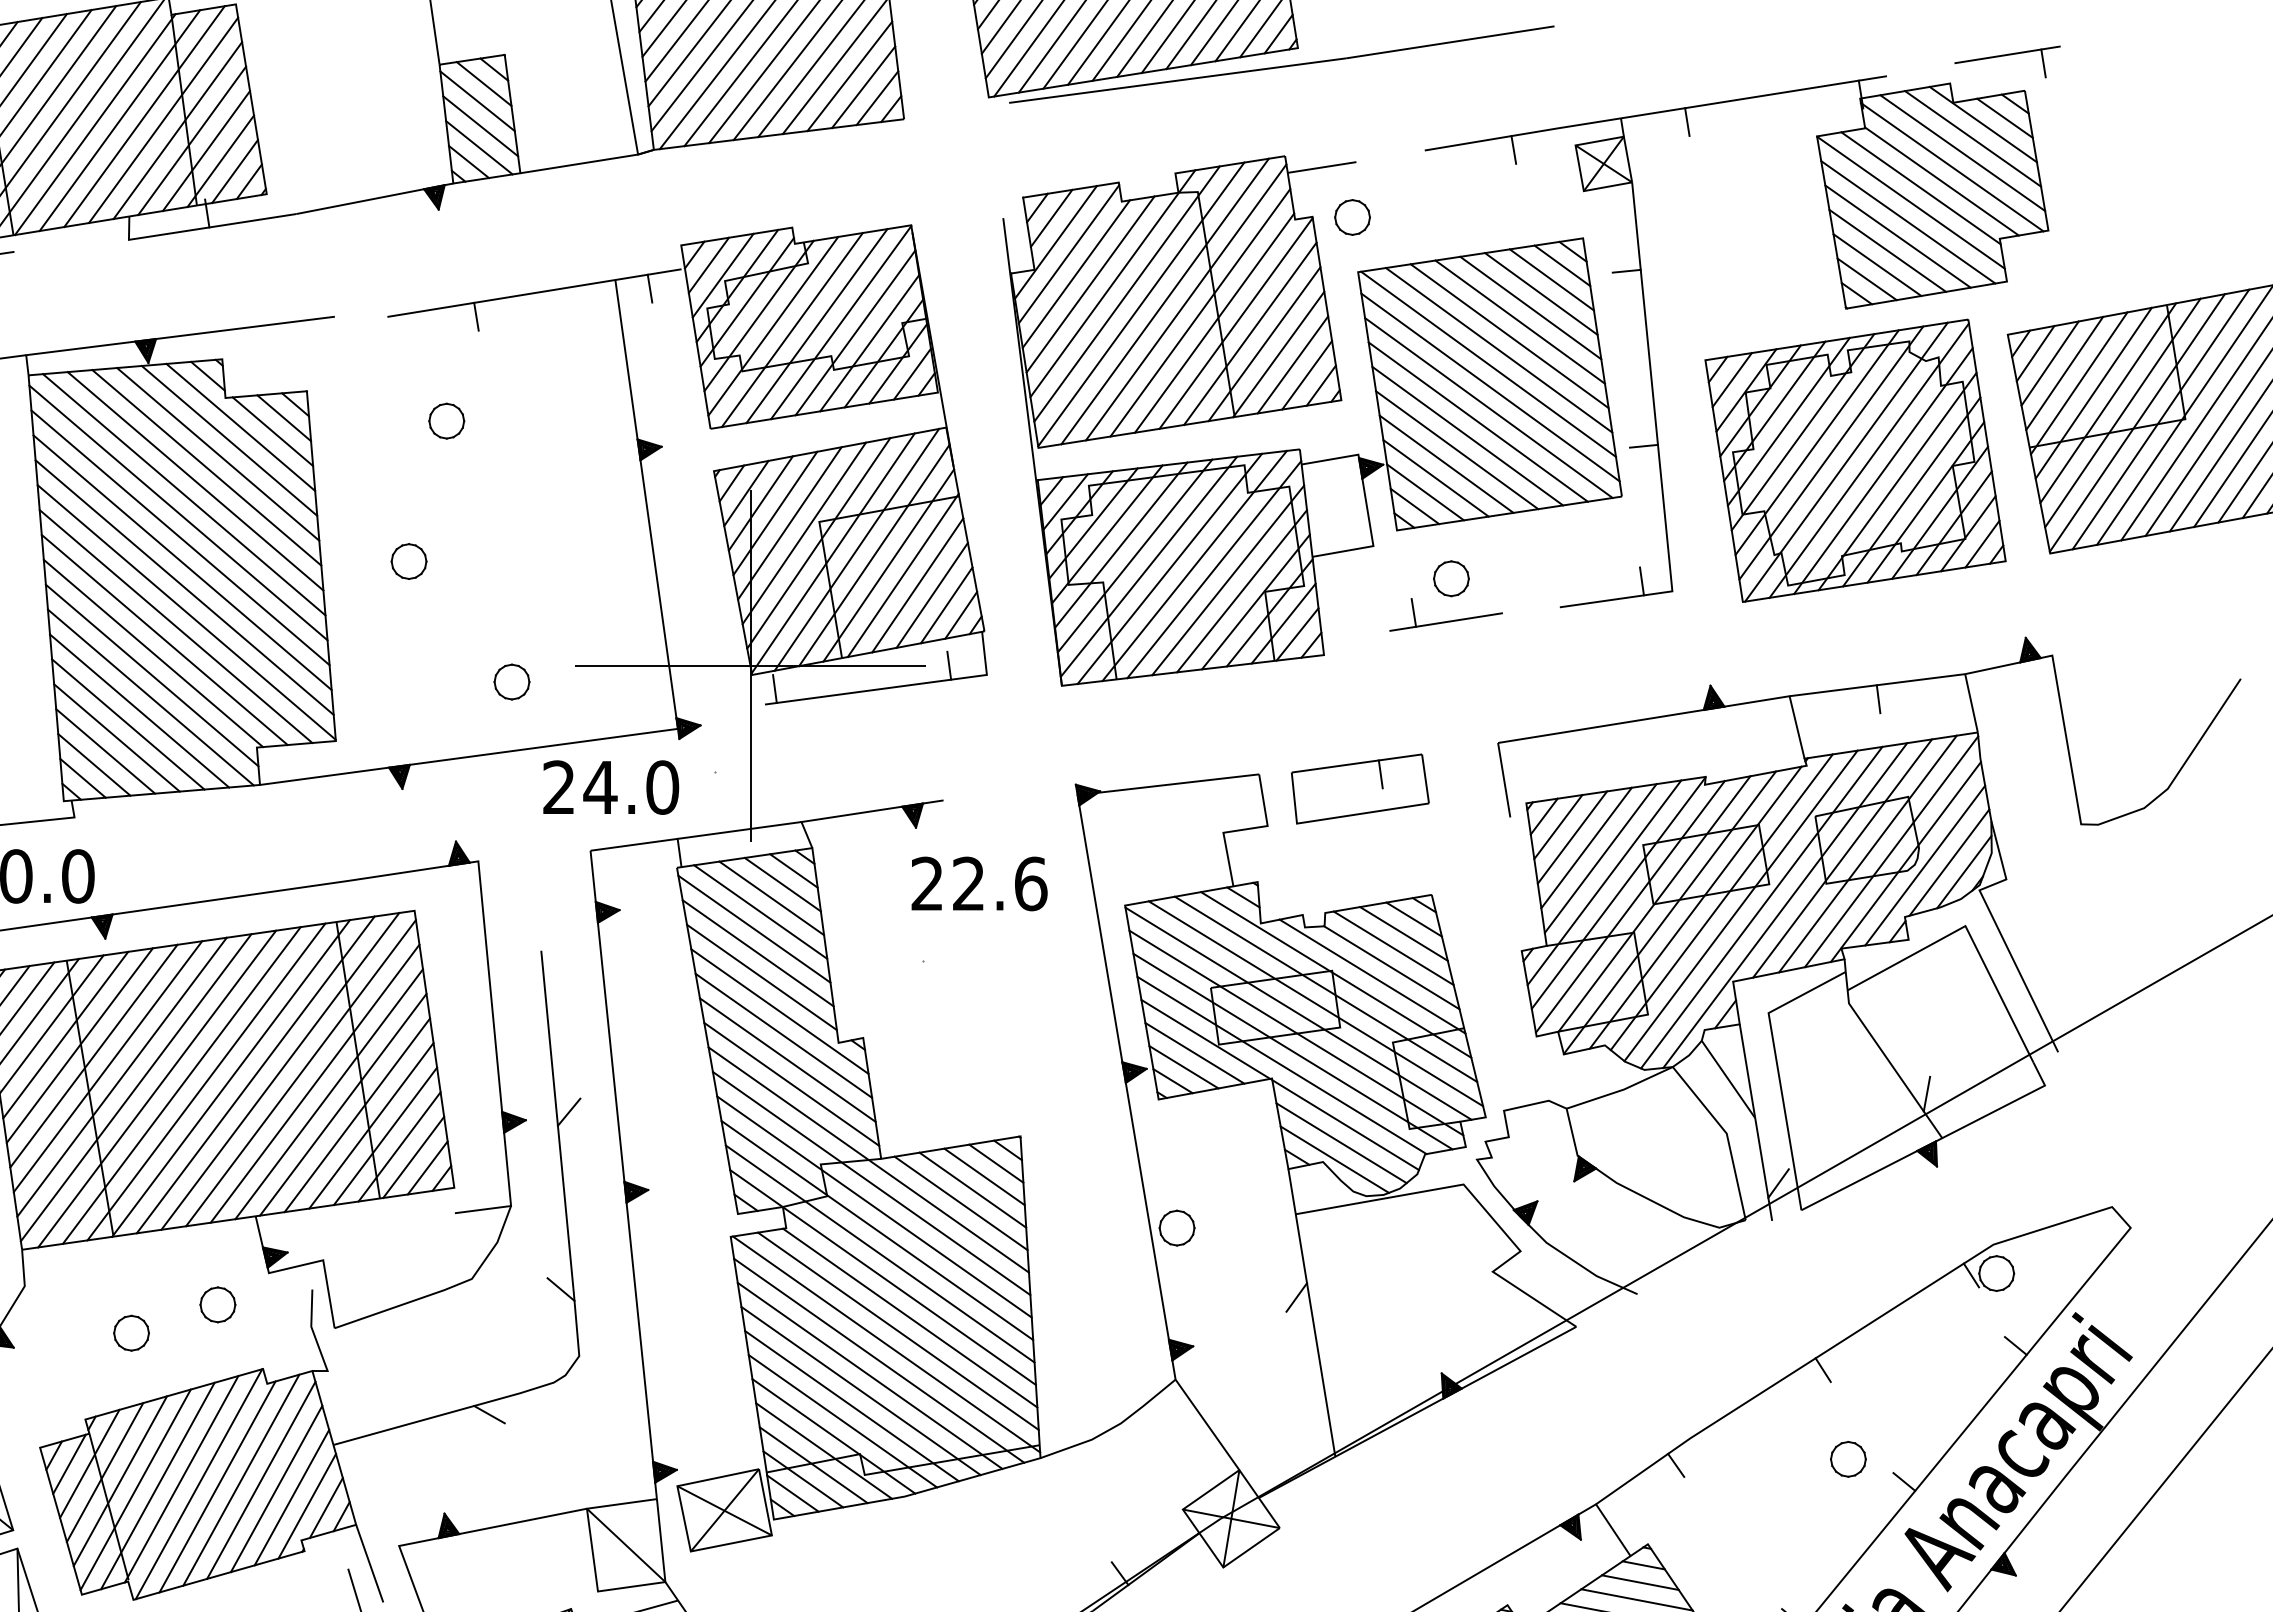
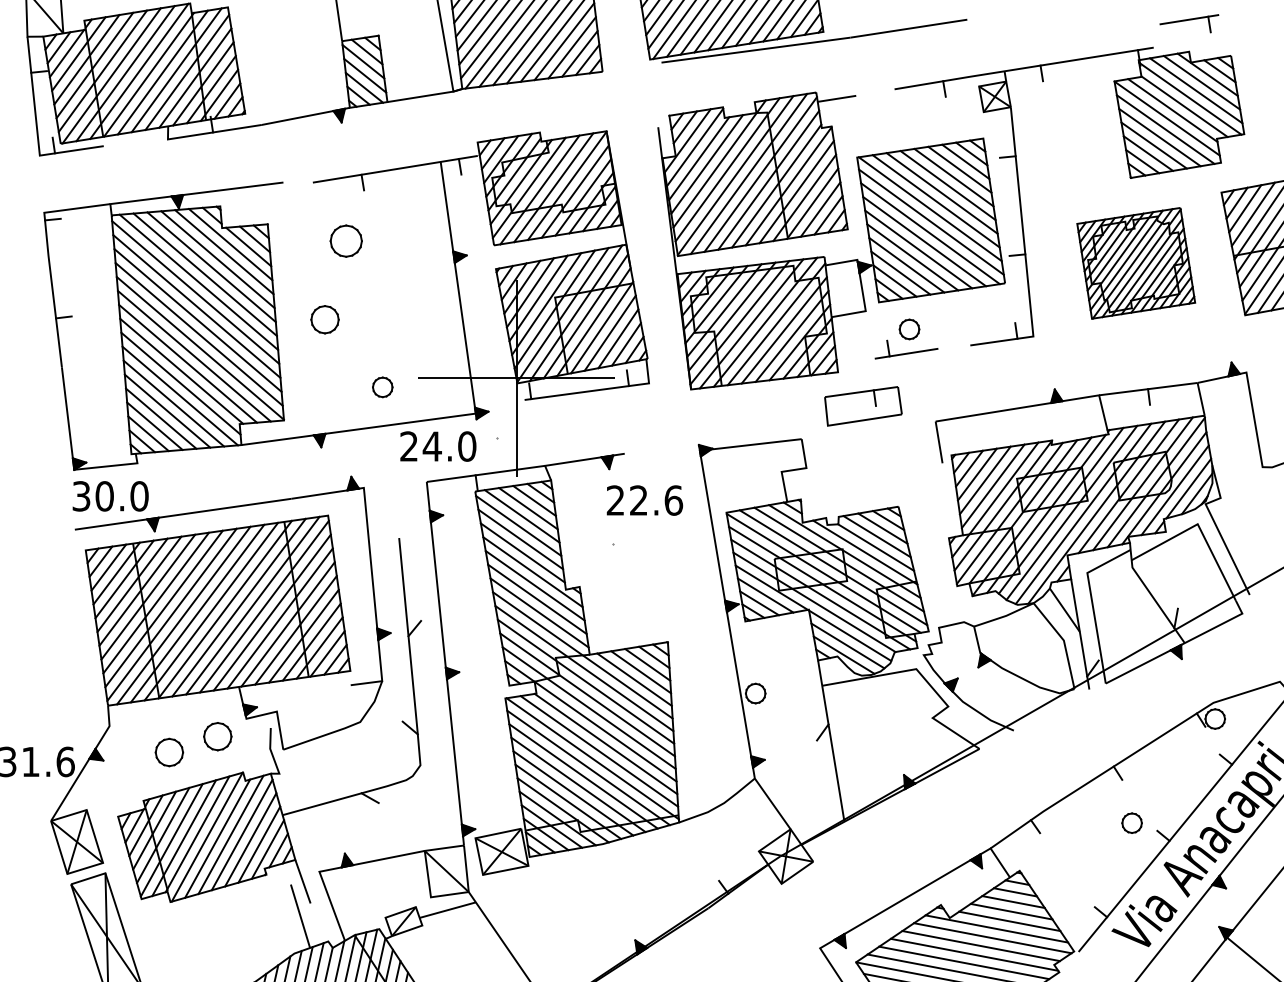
part: (2007, 61) -> (1189, 23), moved
part: (1351, 216) -> (853, 126), removed
part: (445, 420) -> (345, 240), size x1.6
part: (1856, 461) -> (1136, 263), size x0.7
part: (408, 560) -> (324, 319), size x1.4
part: (1360, 789) -> (863, 406), moved
part: (217, 1304) -> (217, 736), size x1.4
part: (131, 1333) -> (169, 752), size x1.4

